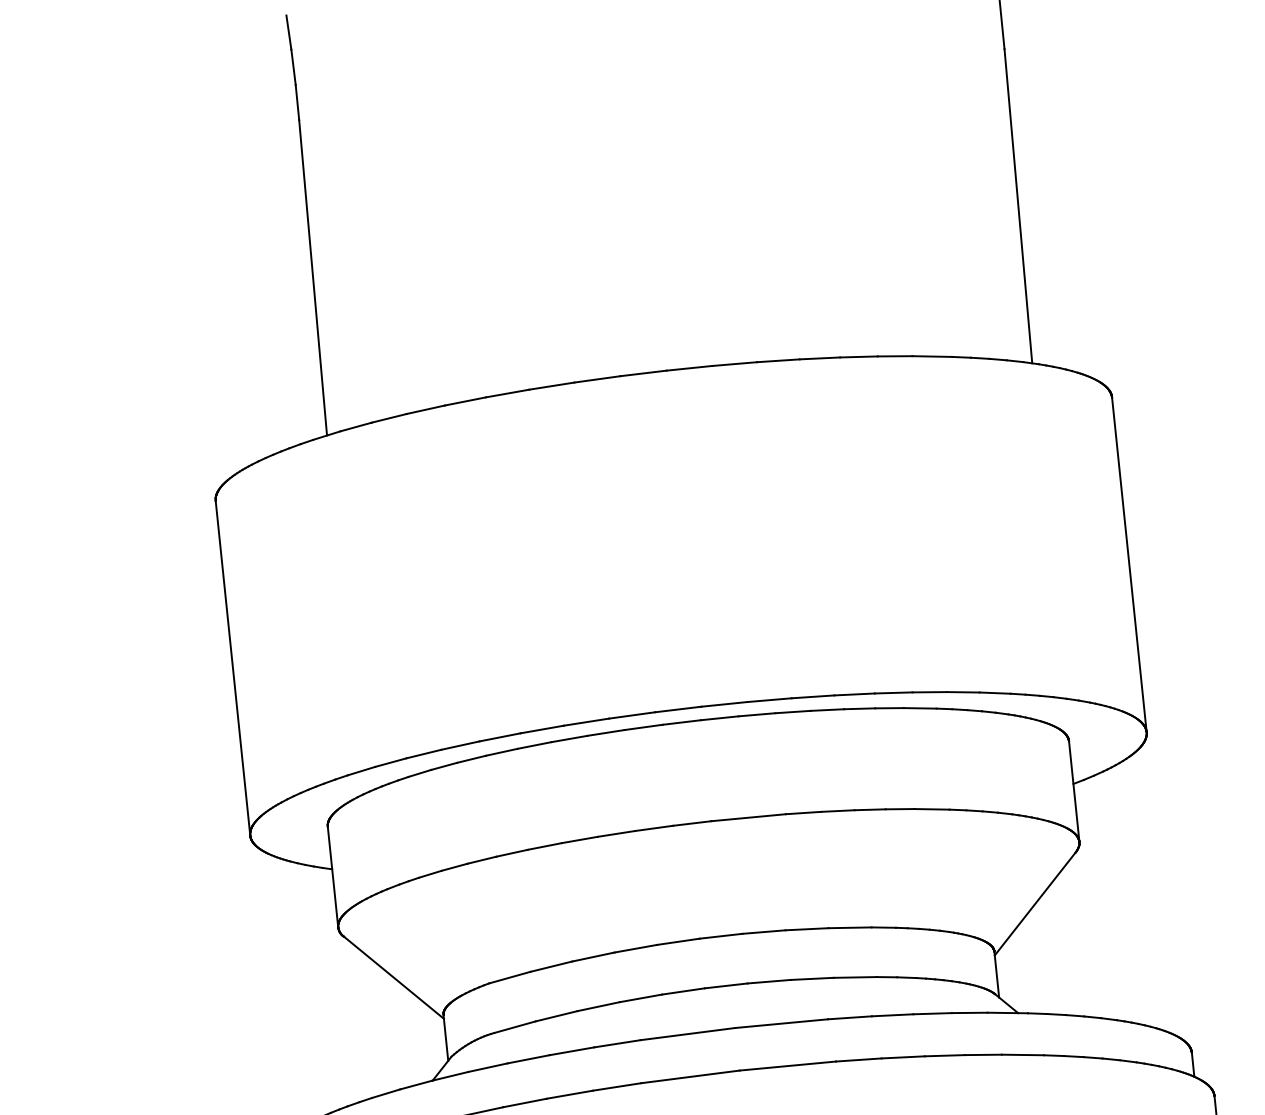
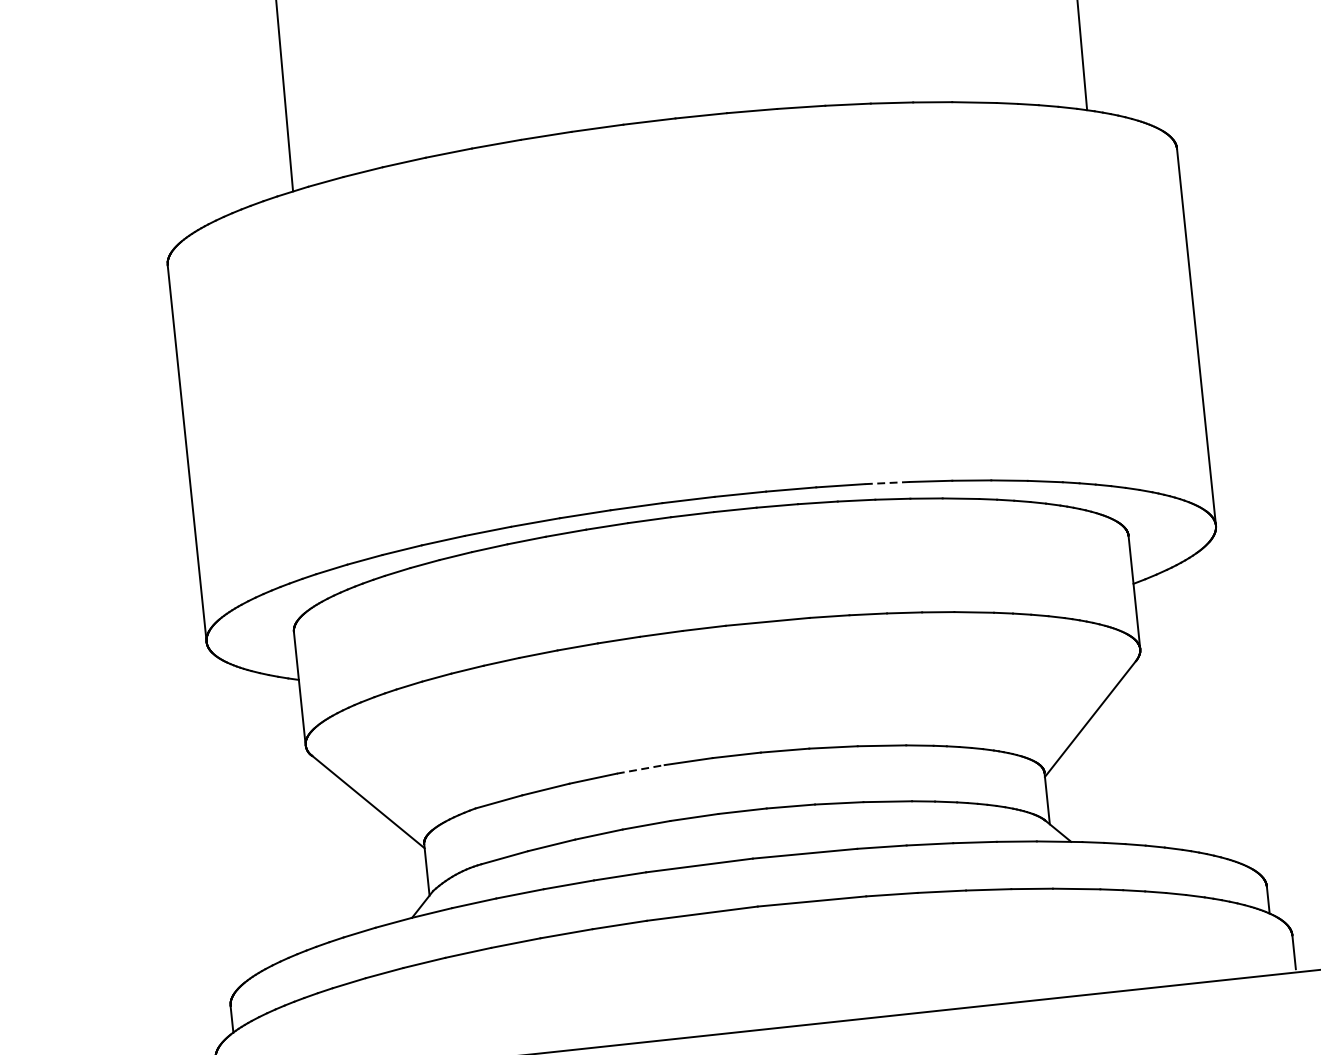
line: (854, 694) -> (886, 483), solid -> dashed
line: (635, 948) -> (640, 769), solid -> dashed

